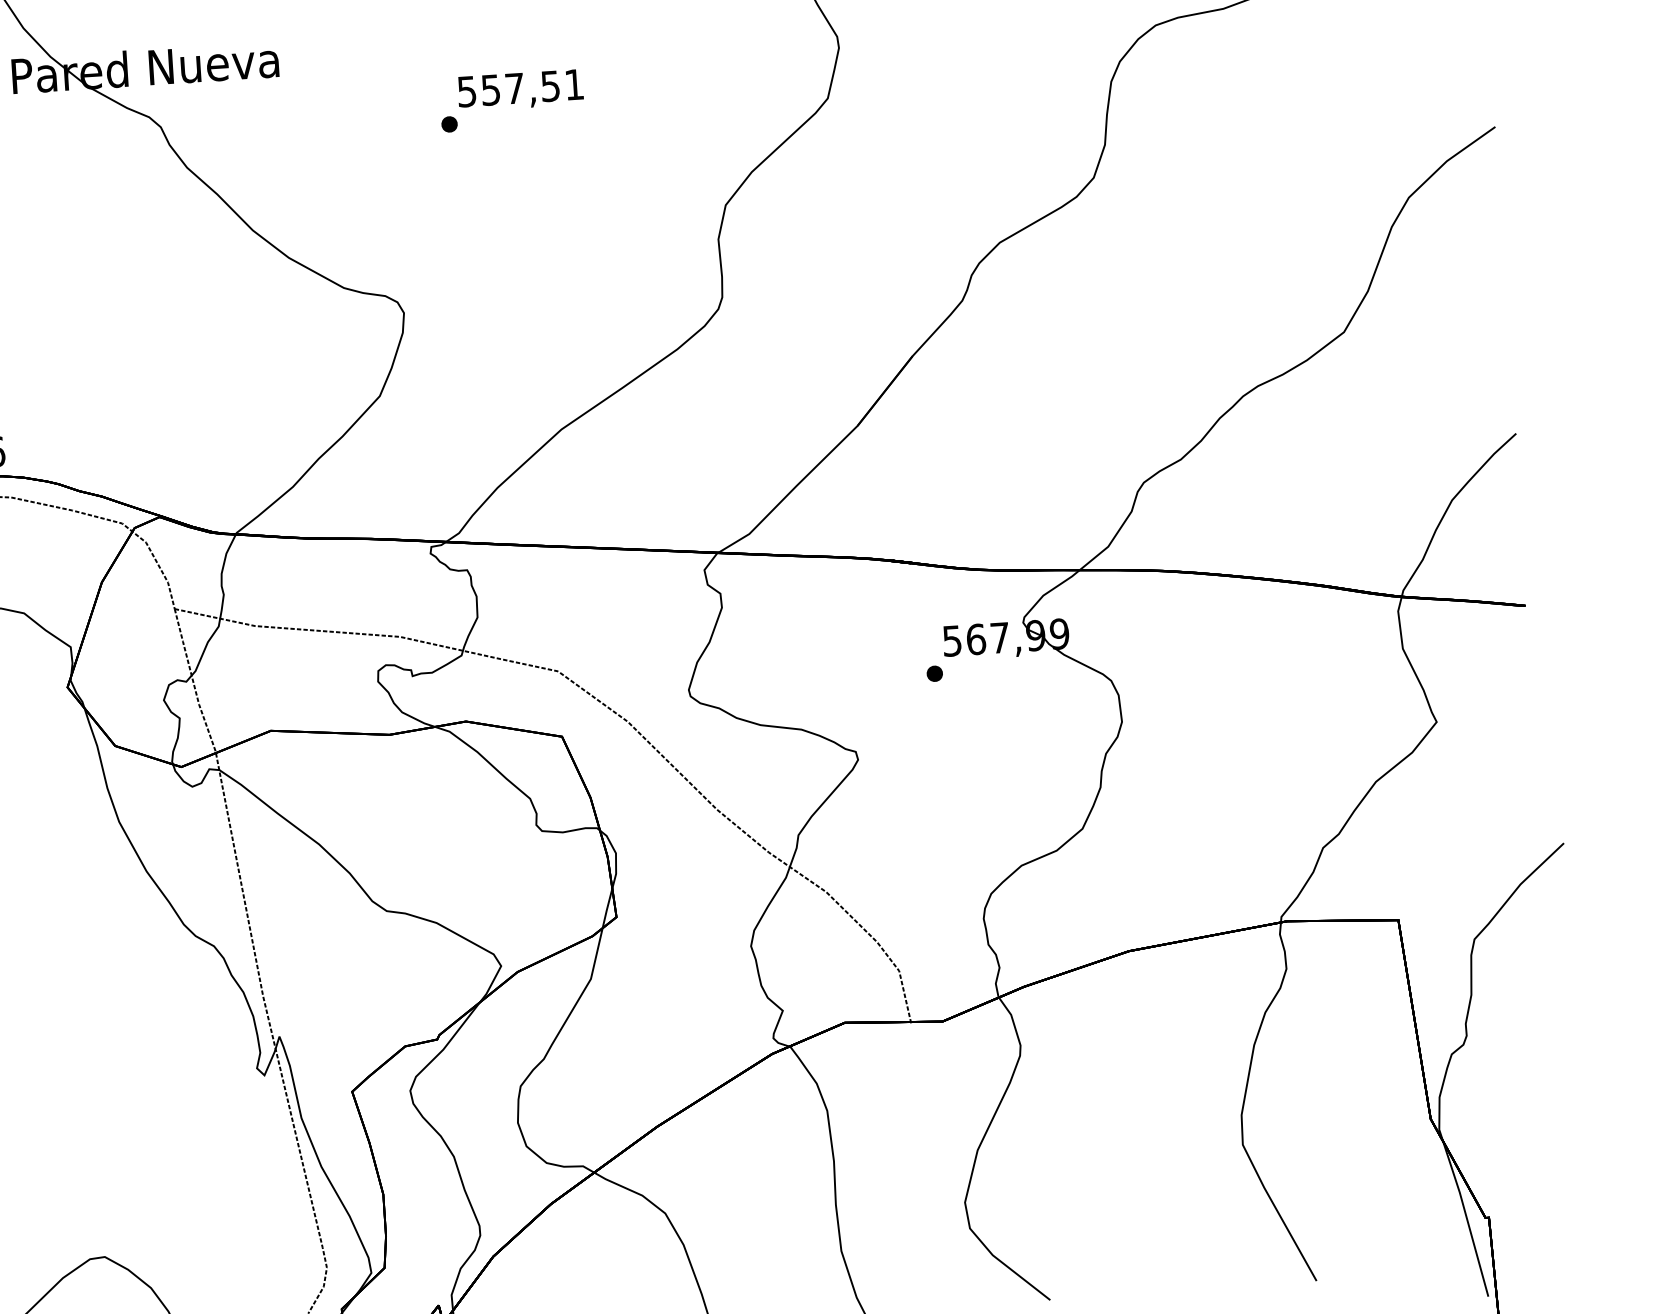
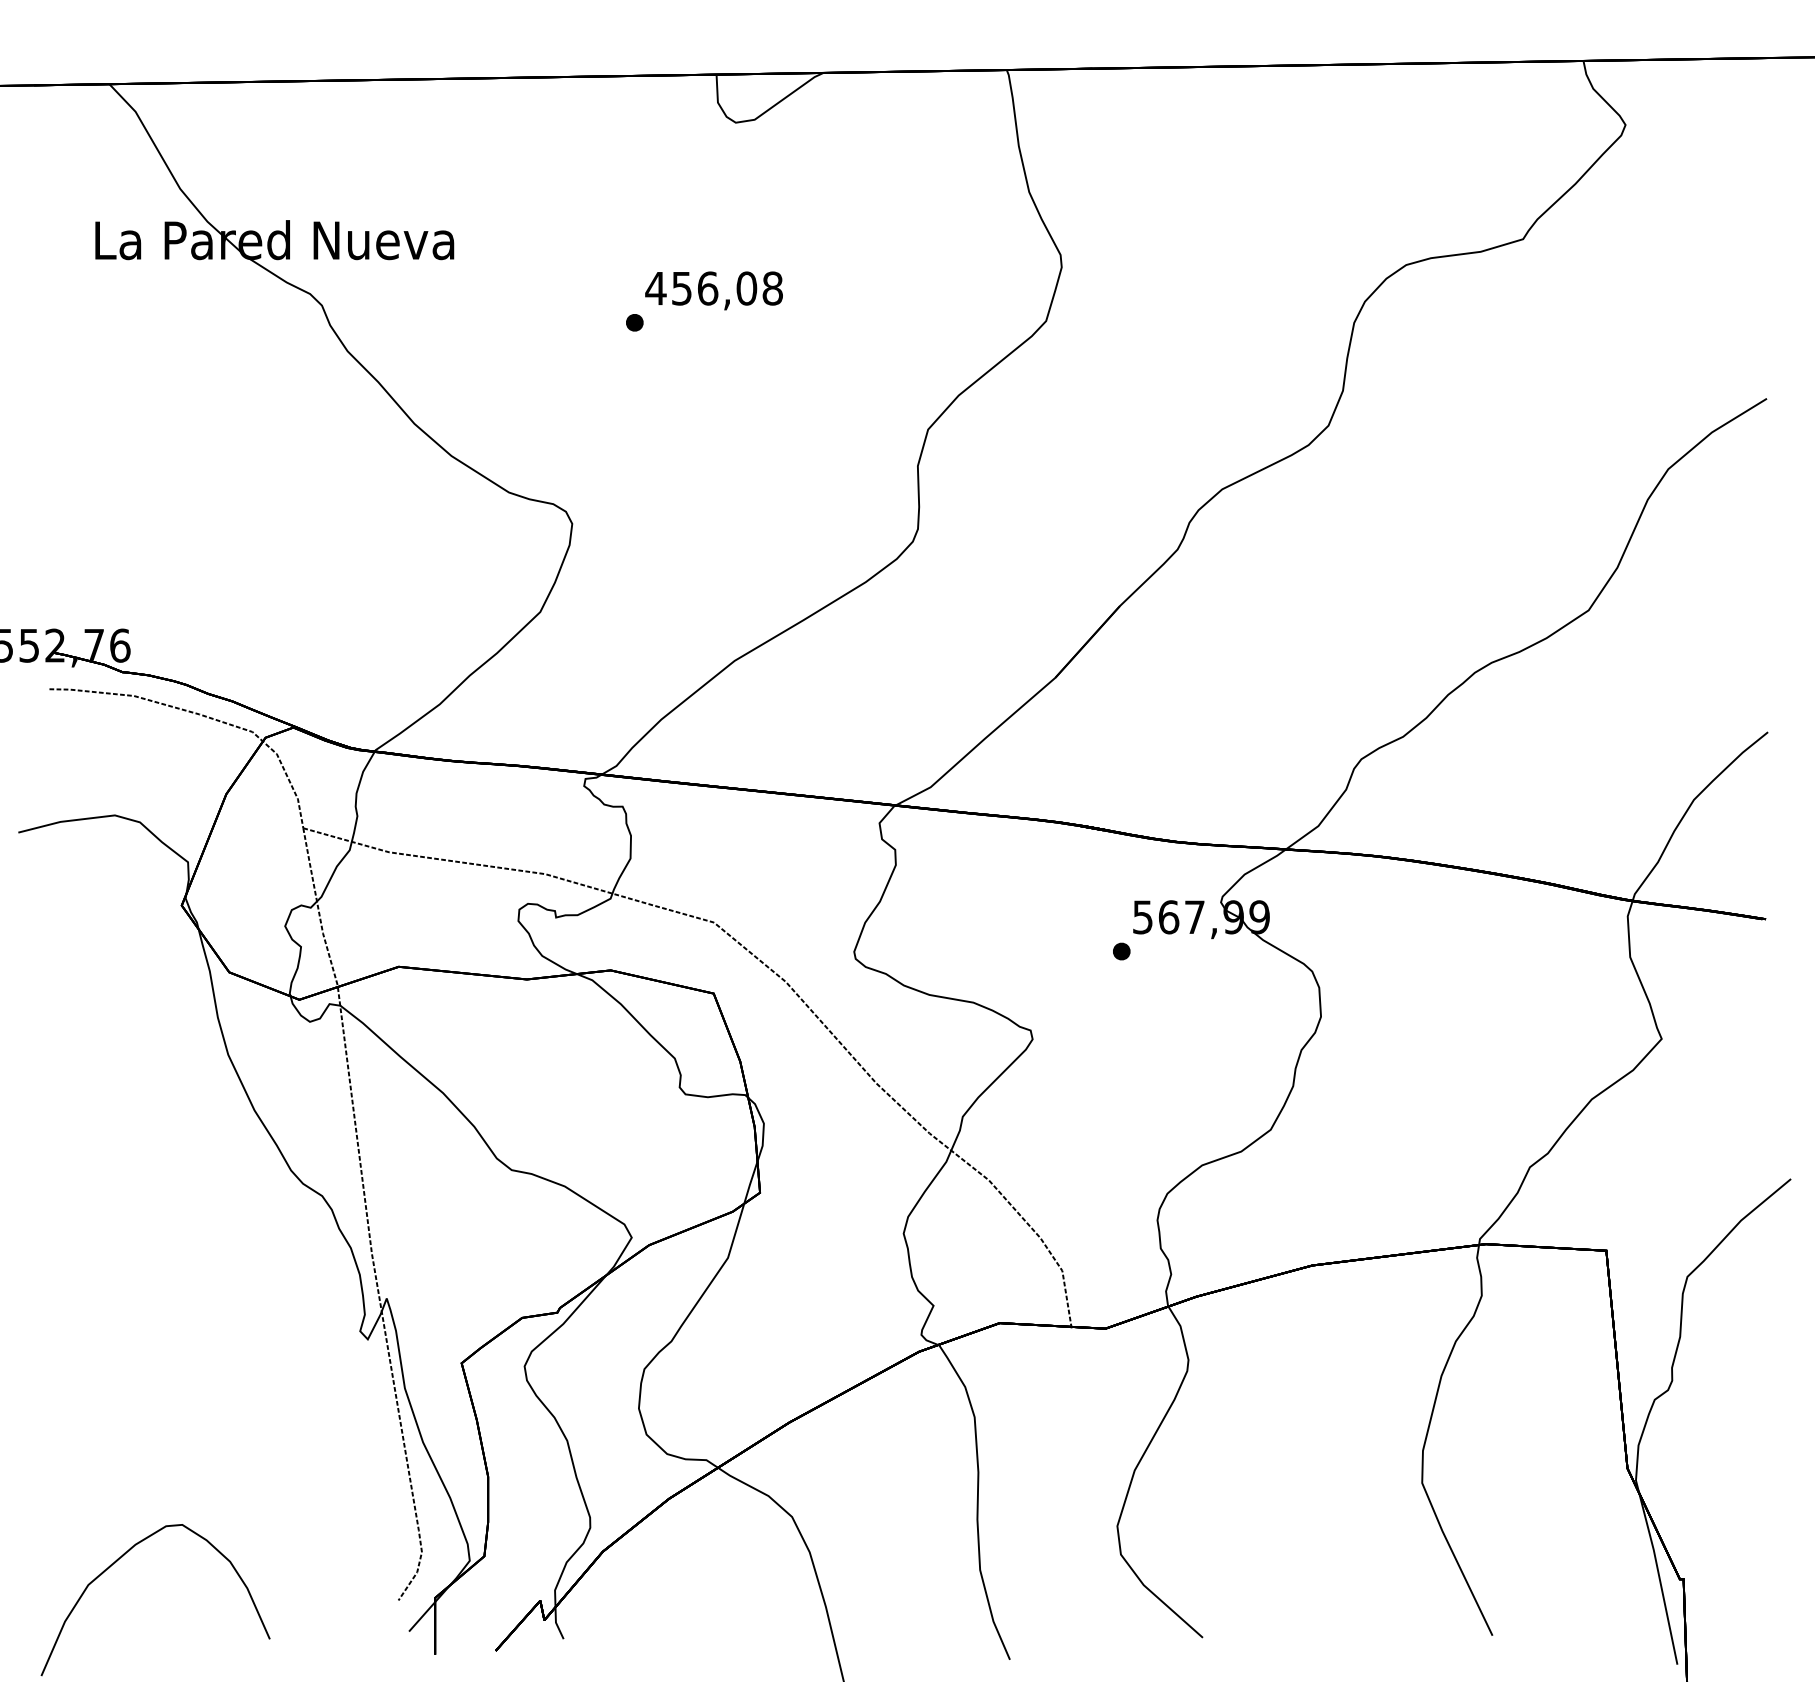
text: (519, 88) -> (713, 288), 557,51 -> 456,08

